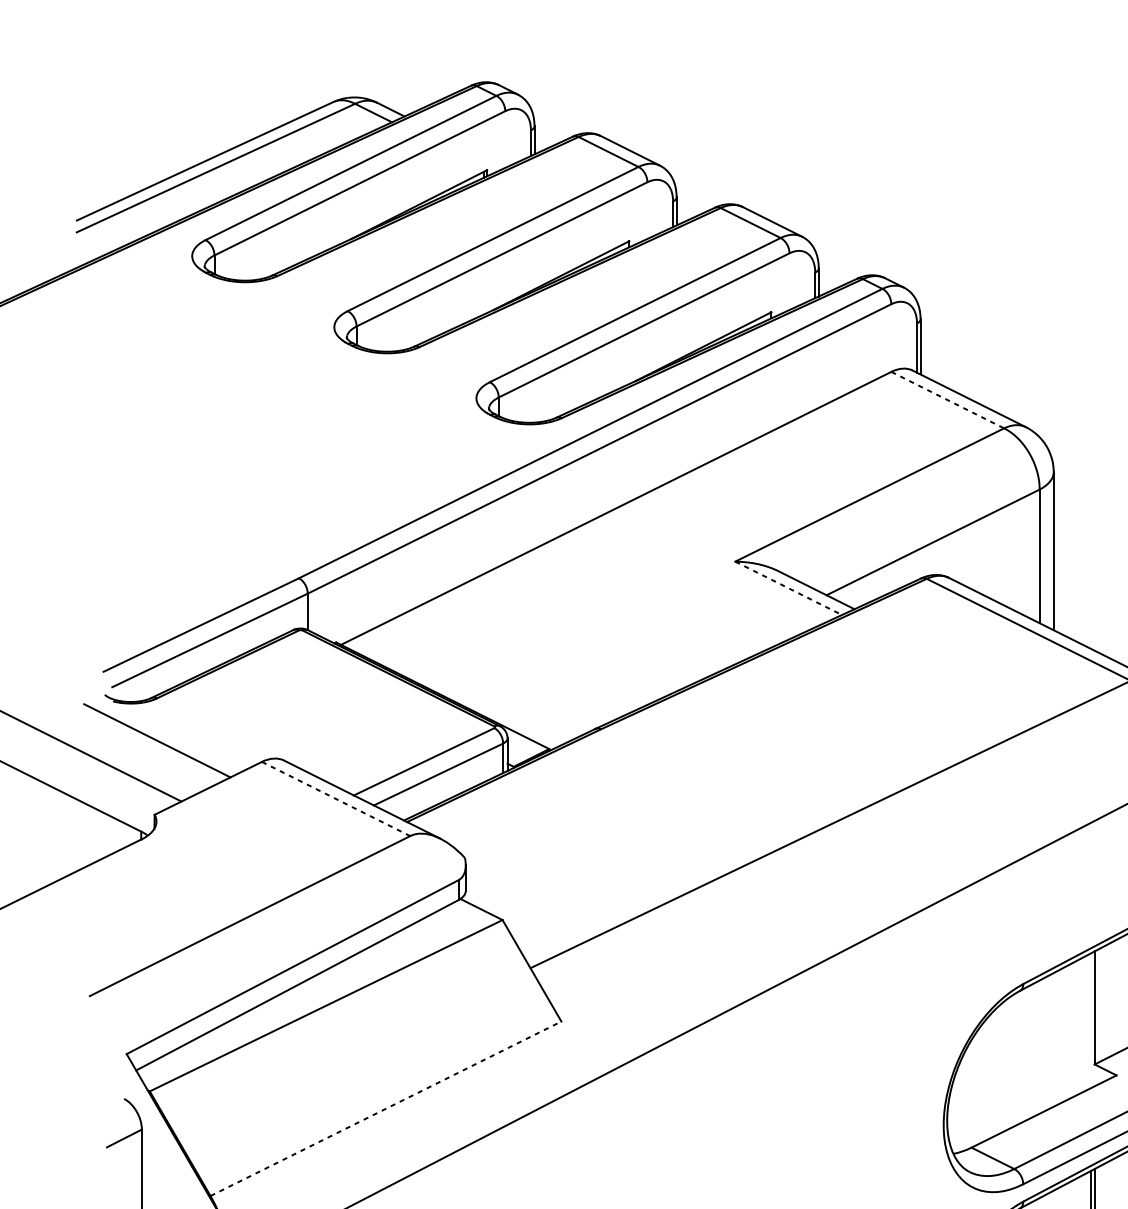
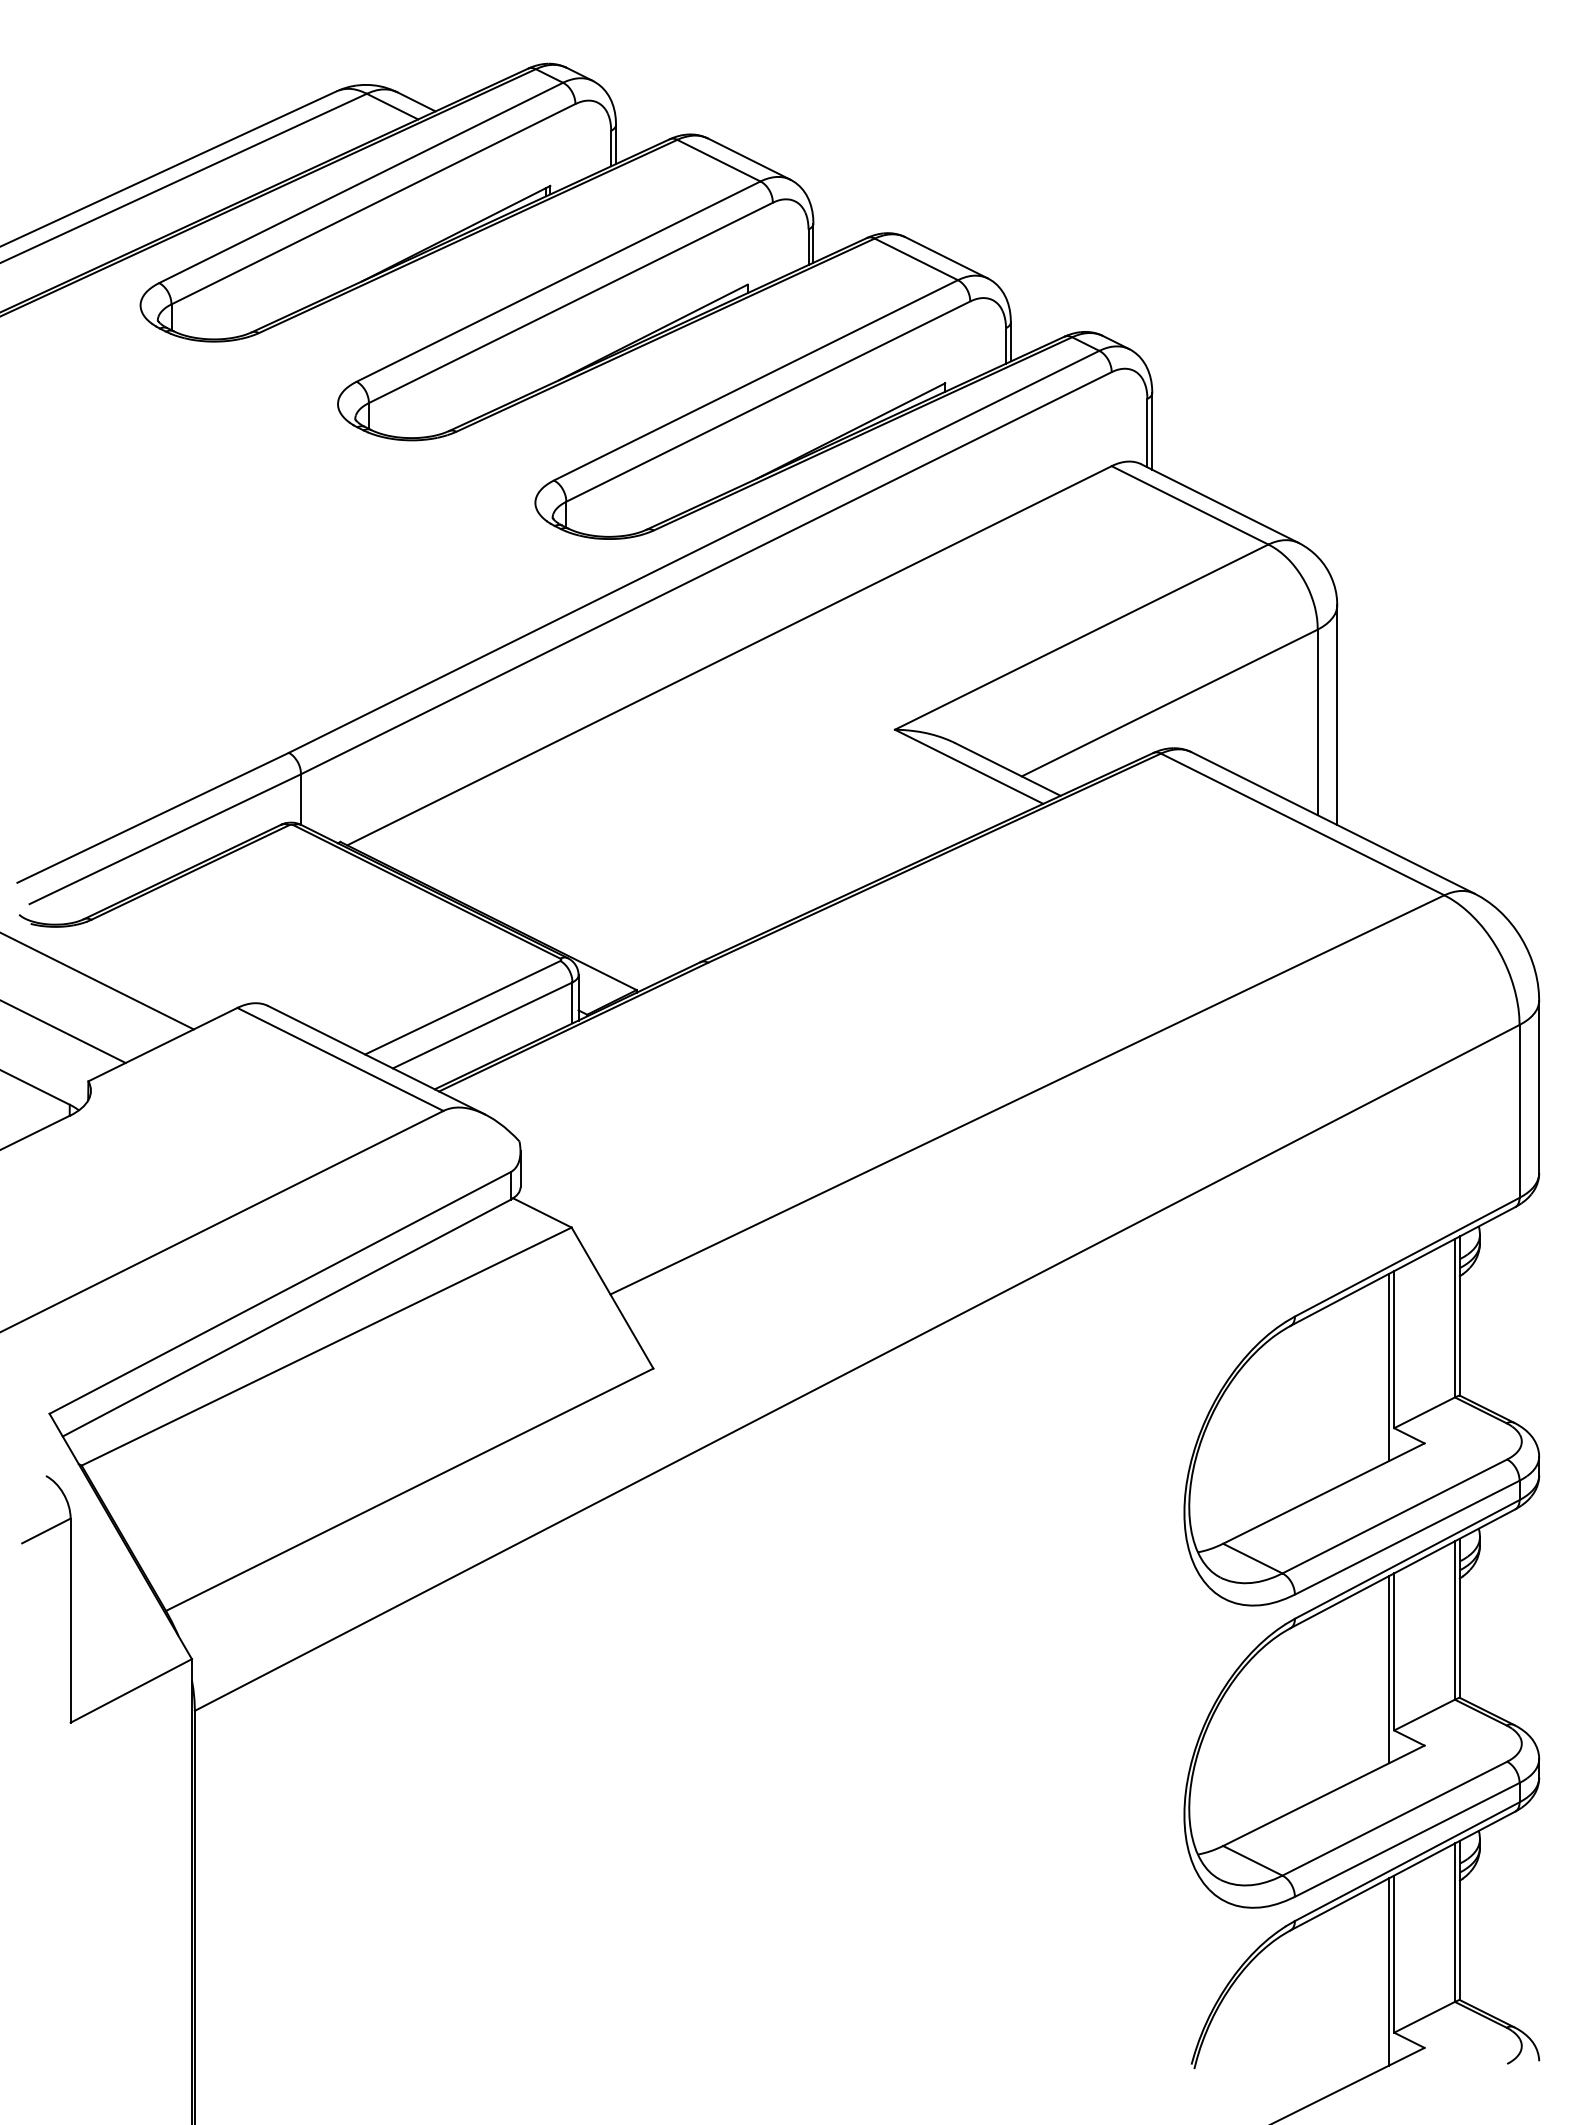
line: (948, 400) -> (1190, 505), dashed -> solid
line: (788, 588) -> (969, 766), dashed -> solid
line: (336, 799) -> (340, 1059), dashed -> solid
line: (1091, 1020) -> (1389, 1367), added
line: (386, 1108) -> (410, 1489), dashed -> solid

